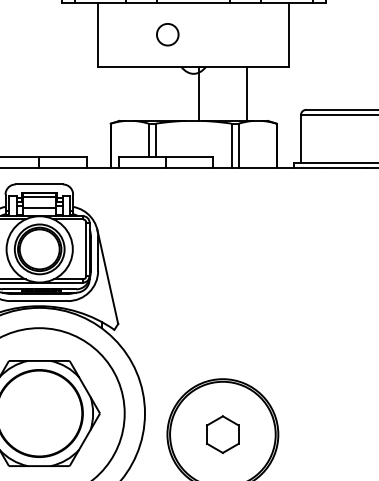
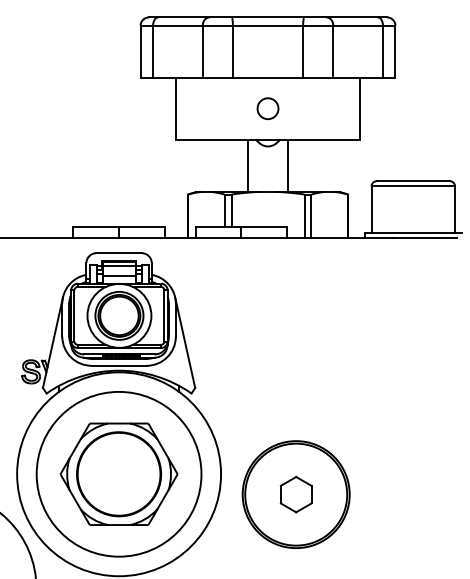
part: (167, 34) -> (267, 108), moved
line: (198, 93) -> (247, 165), moved
line: (247, 93) -> (288, 165), moved

